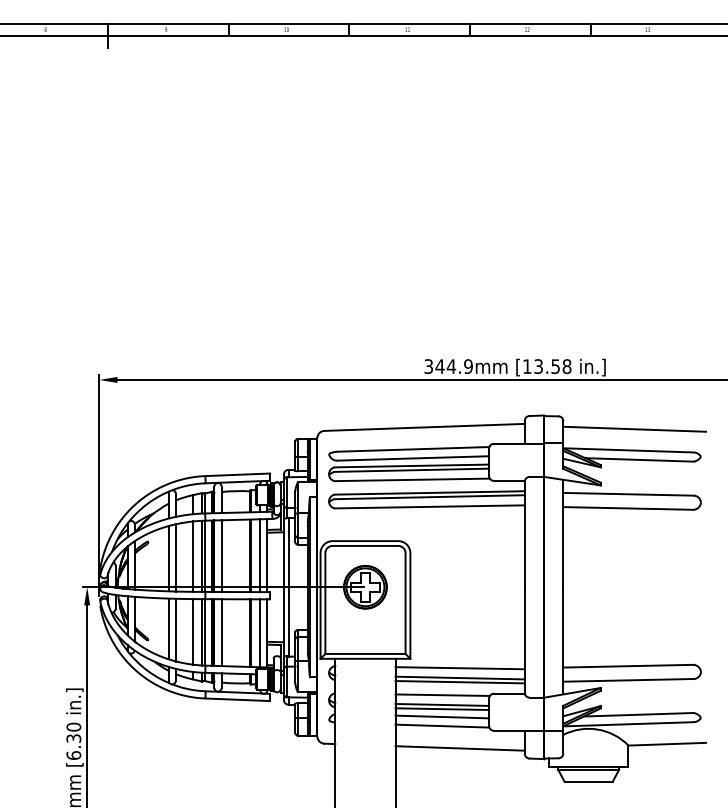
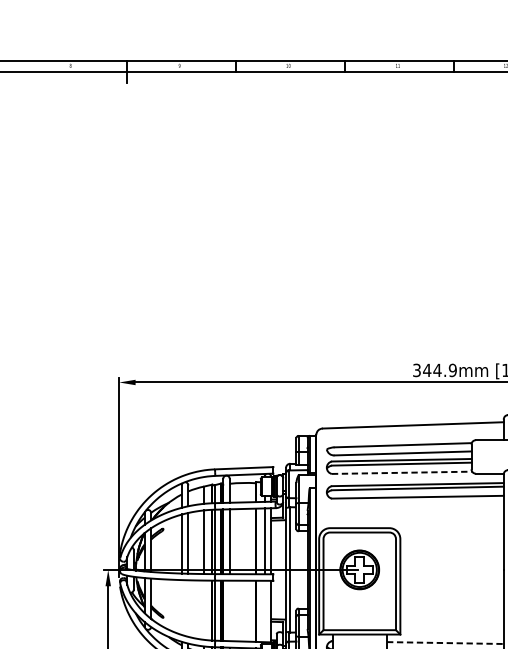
line: (412, 479) -> (402, 472), solid -> dashed
line: (168, 628) -> (181, 607), removed
line: (175, 629) -> (188, 608), removed
line: (193, 631) -> (204, 609), removed
line: (221, 632) -> (229, 610), removed
line: (260, 633) -> (264, 611), removed
line: (460, 668) -> (445, 643), solid -> dashed

